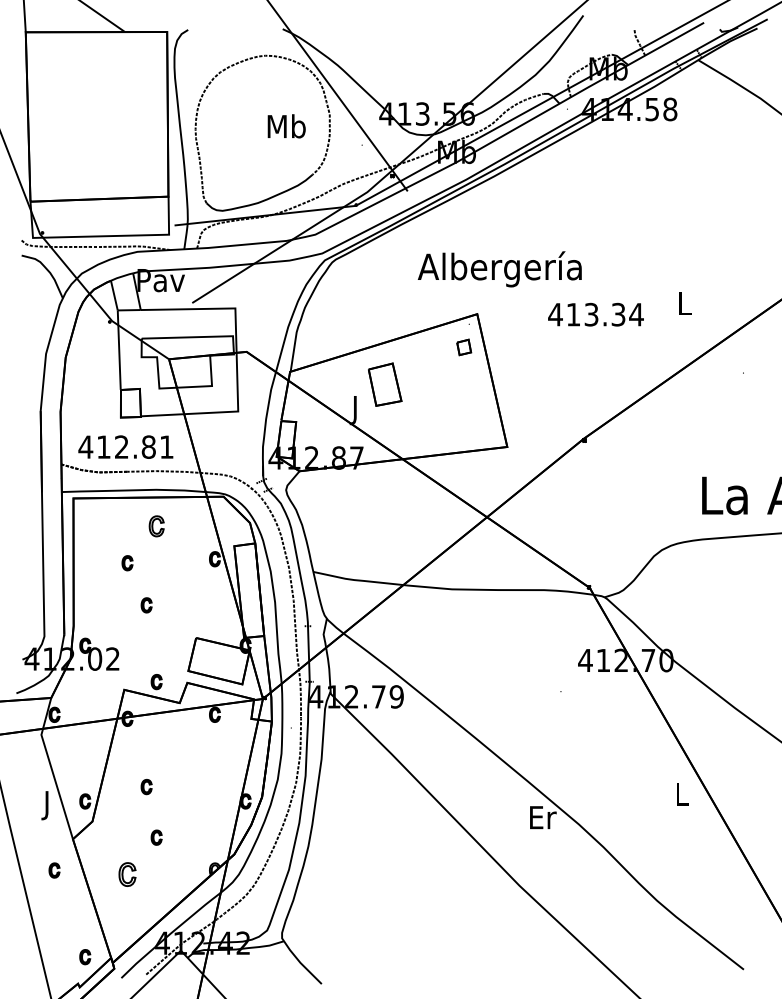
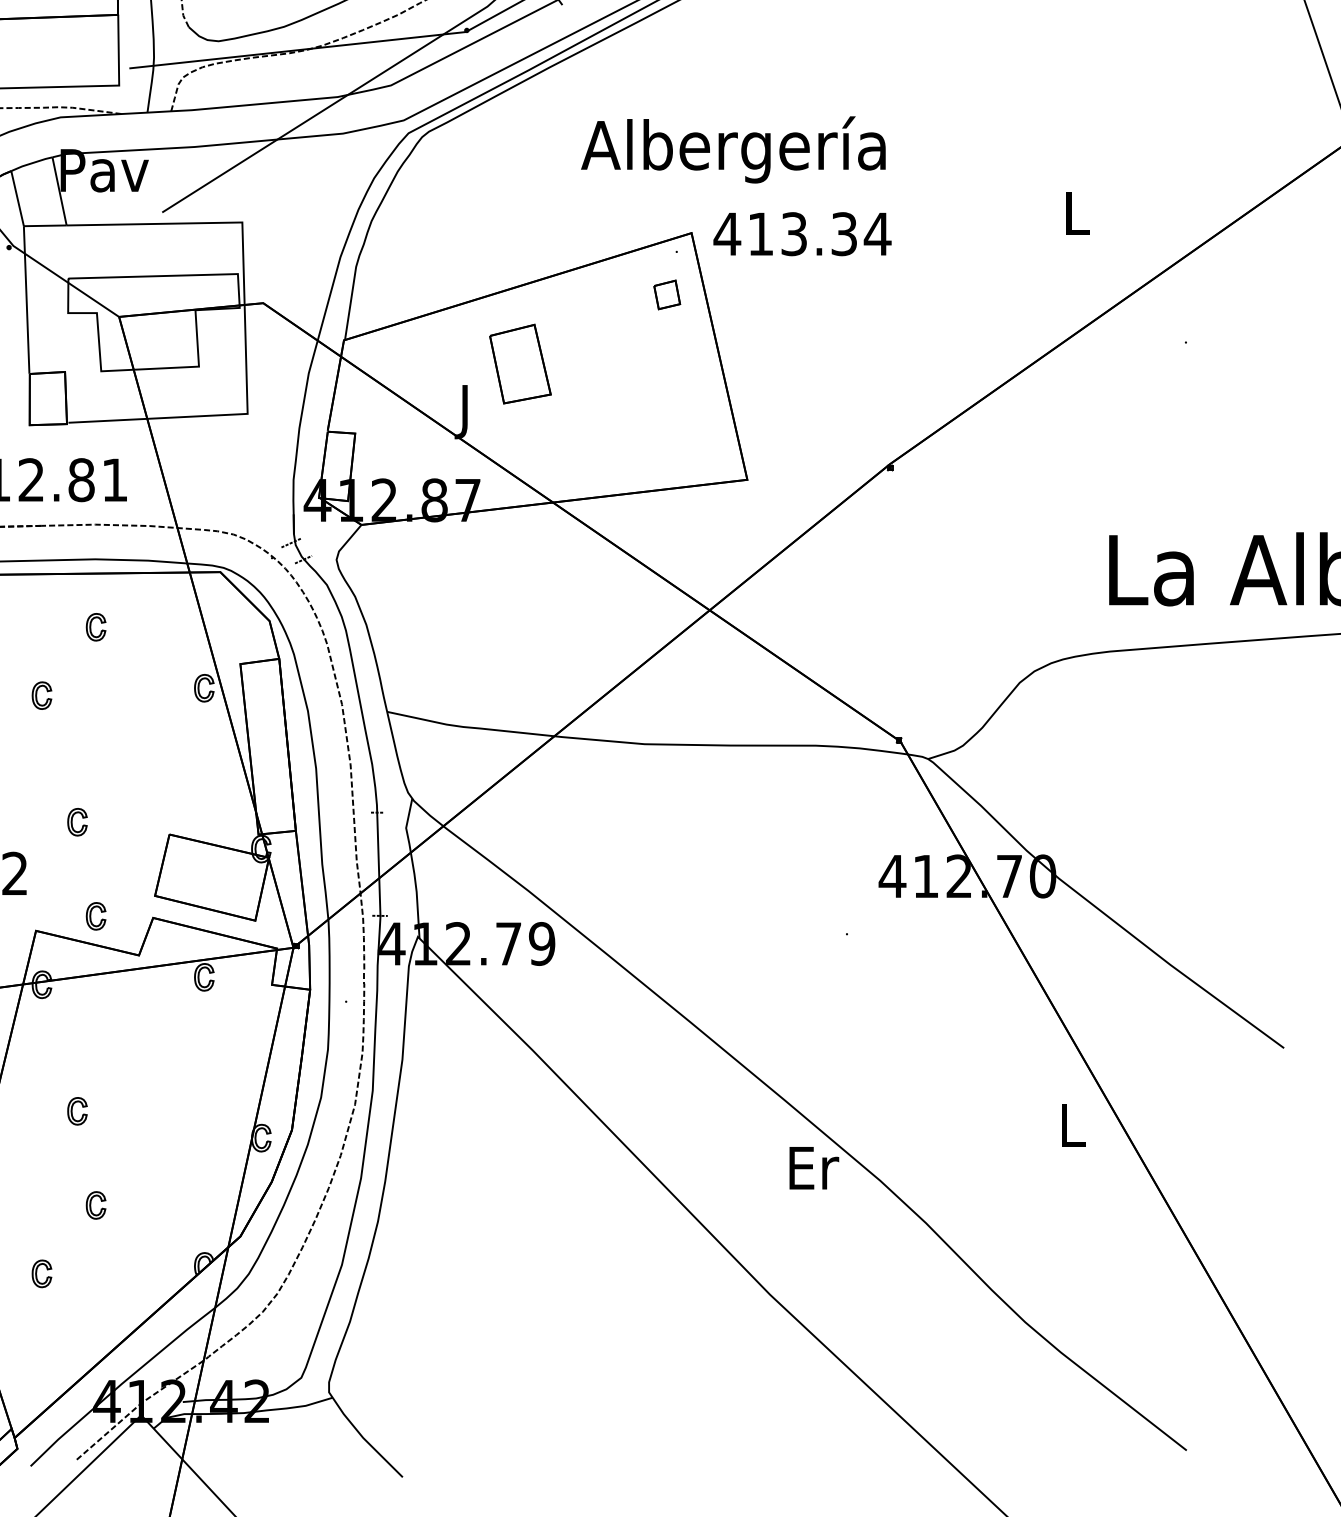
text: (595, 314) -> (801, 233), moved
part: (156, 526) -> (95, 627), size x0.71
part: (146, 605) -> (77, 822), moved
part: (127, 874) -> (41, 1273), size x0.62

